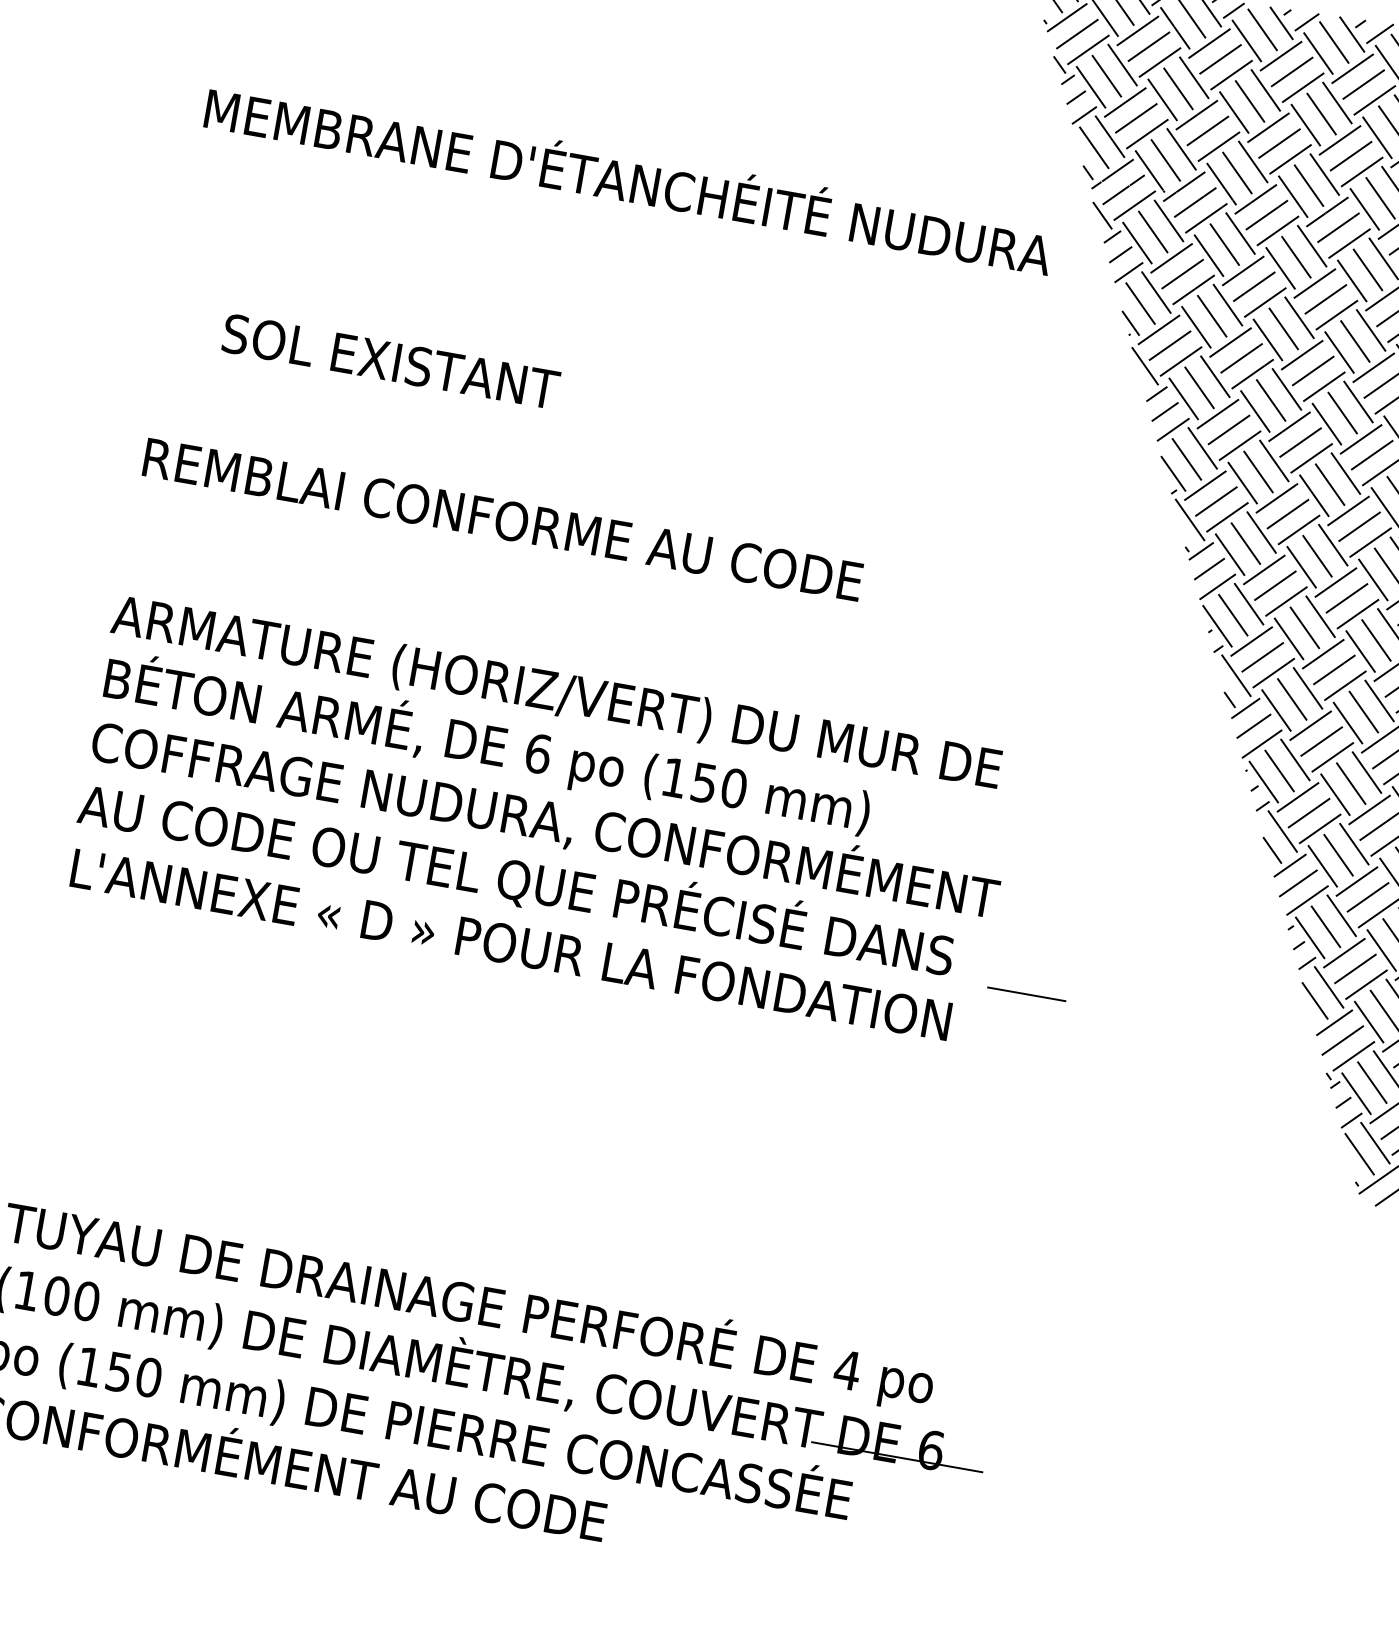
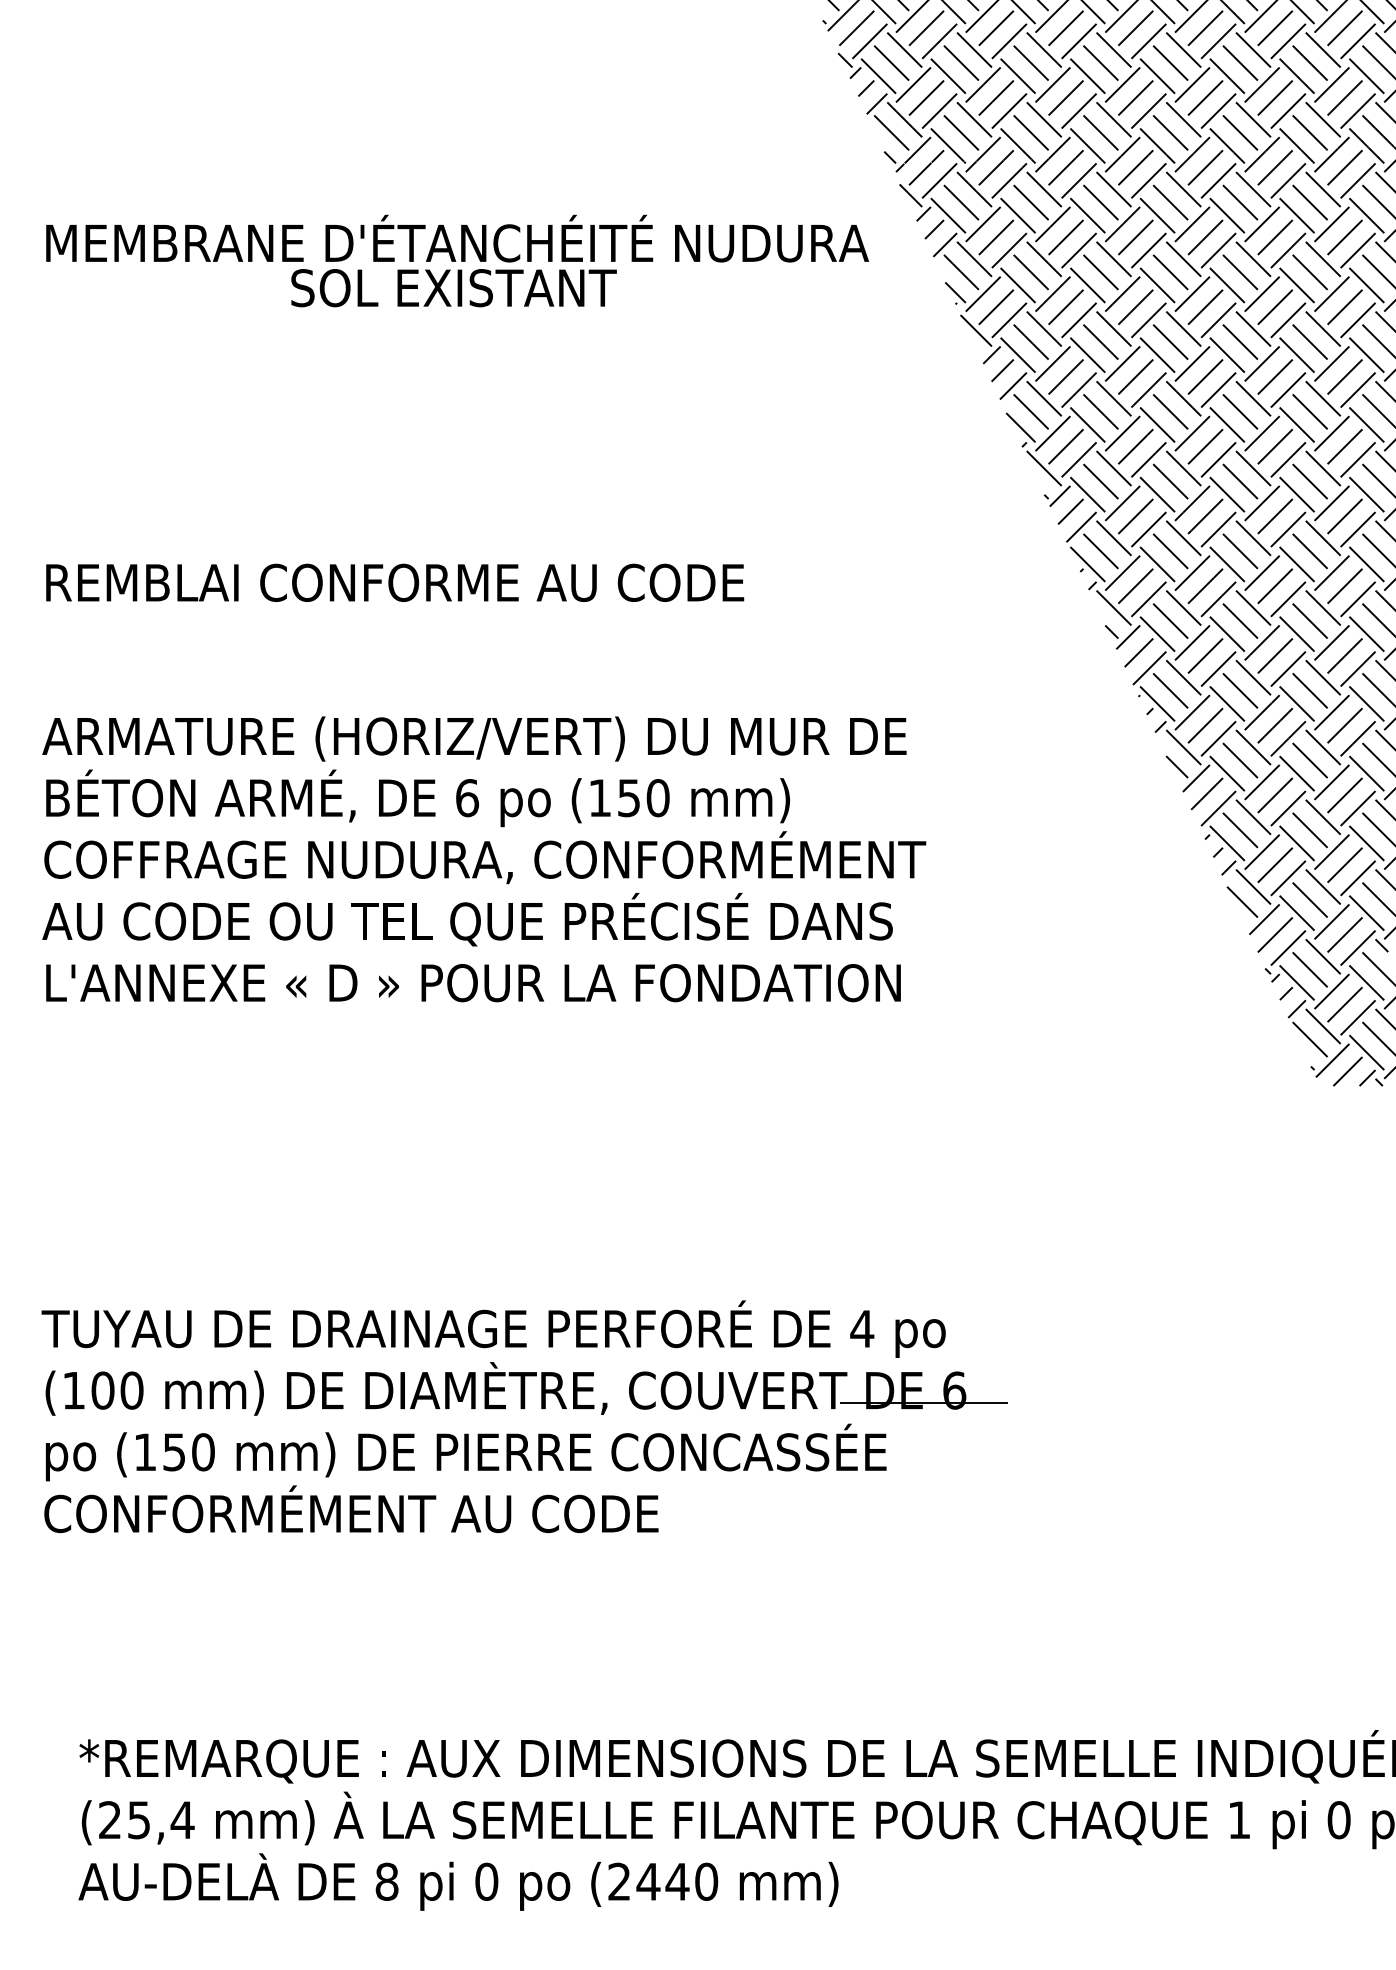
text: (390, 362) -> (453, 288), moved
line: (1026, 993) -> (968, 943), removed

